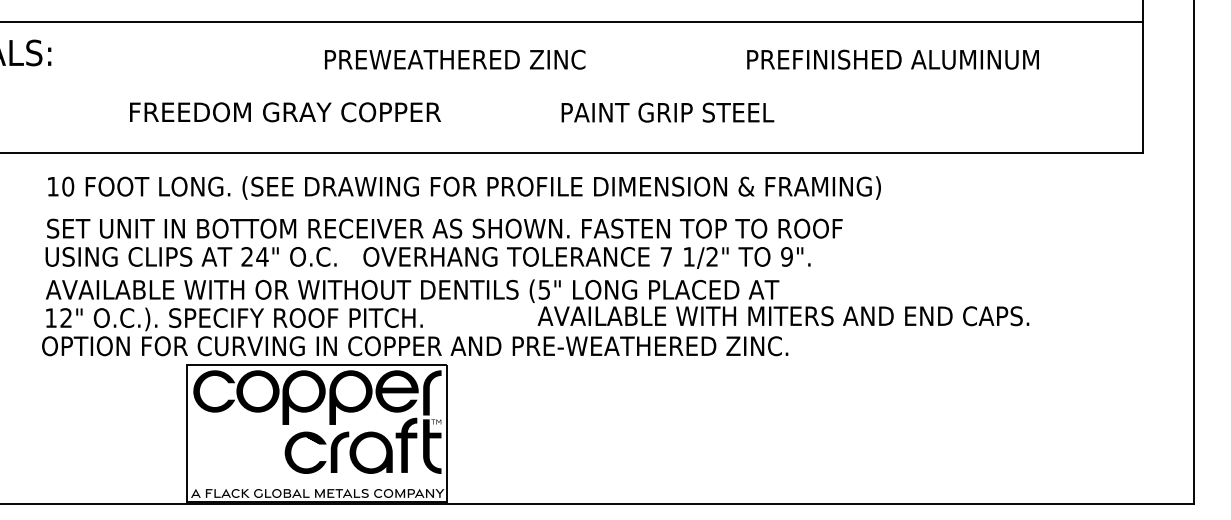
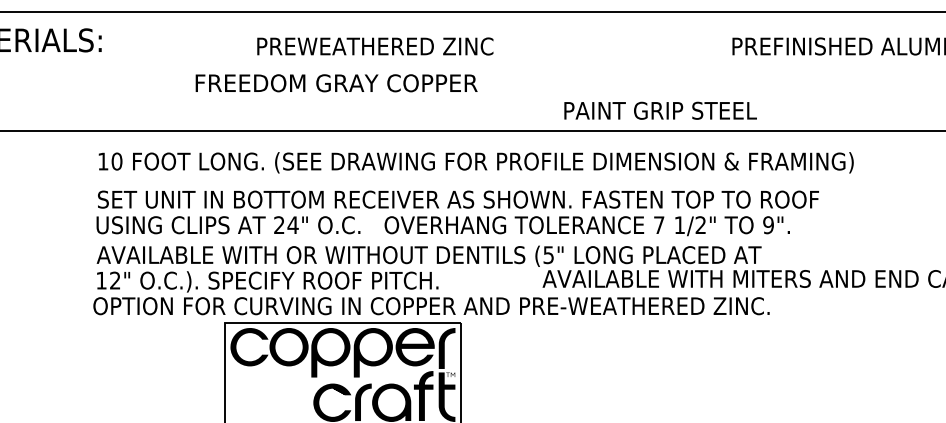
text: (455, 59) -> (375, 46), moved
text: (285, 112) -> (336, 83), moved
text: (667, 112) -> (660, 110), moved

